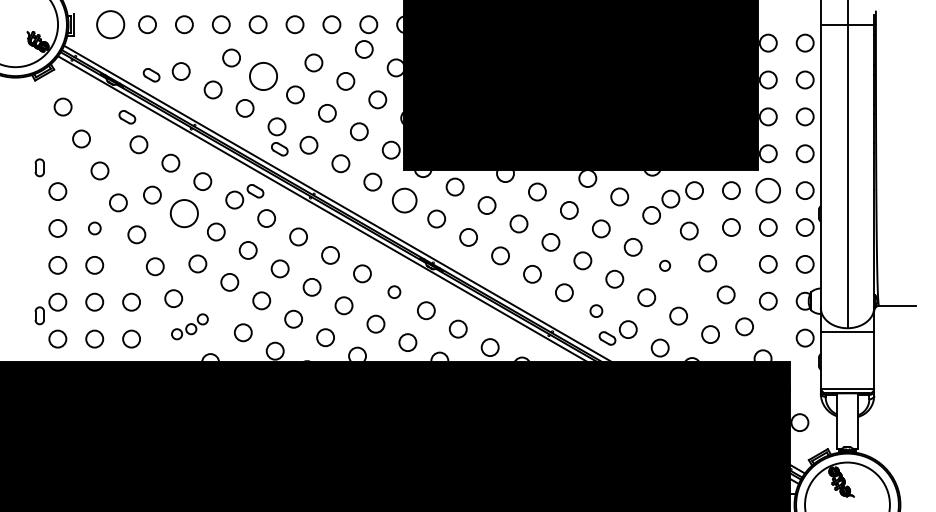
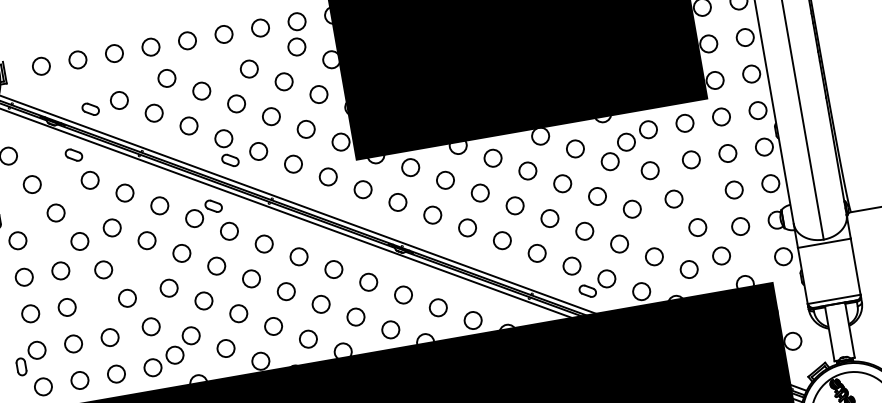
circle: (110, 24) -> (41, 66), size x0.62
circle: (263, 75) -> (201, 90), size x0.62
circle: (768, 190) -> (721, 116), size x0.71
circle: (404, 200) -> (362, 189), size x0.71
circle: (183, 213) -> (146, 240), size x0.62
circle: (94, 228) -> (60, 270), size x1.43
circle: (664, 265) -> (631, 209), size x1.67
circle: (394, 291) -> (368, 281), size x1.43
circle: (596, 310) -> (572, 265), size x1.43
part: (189, 326) -> (171, 351), size x1.67

